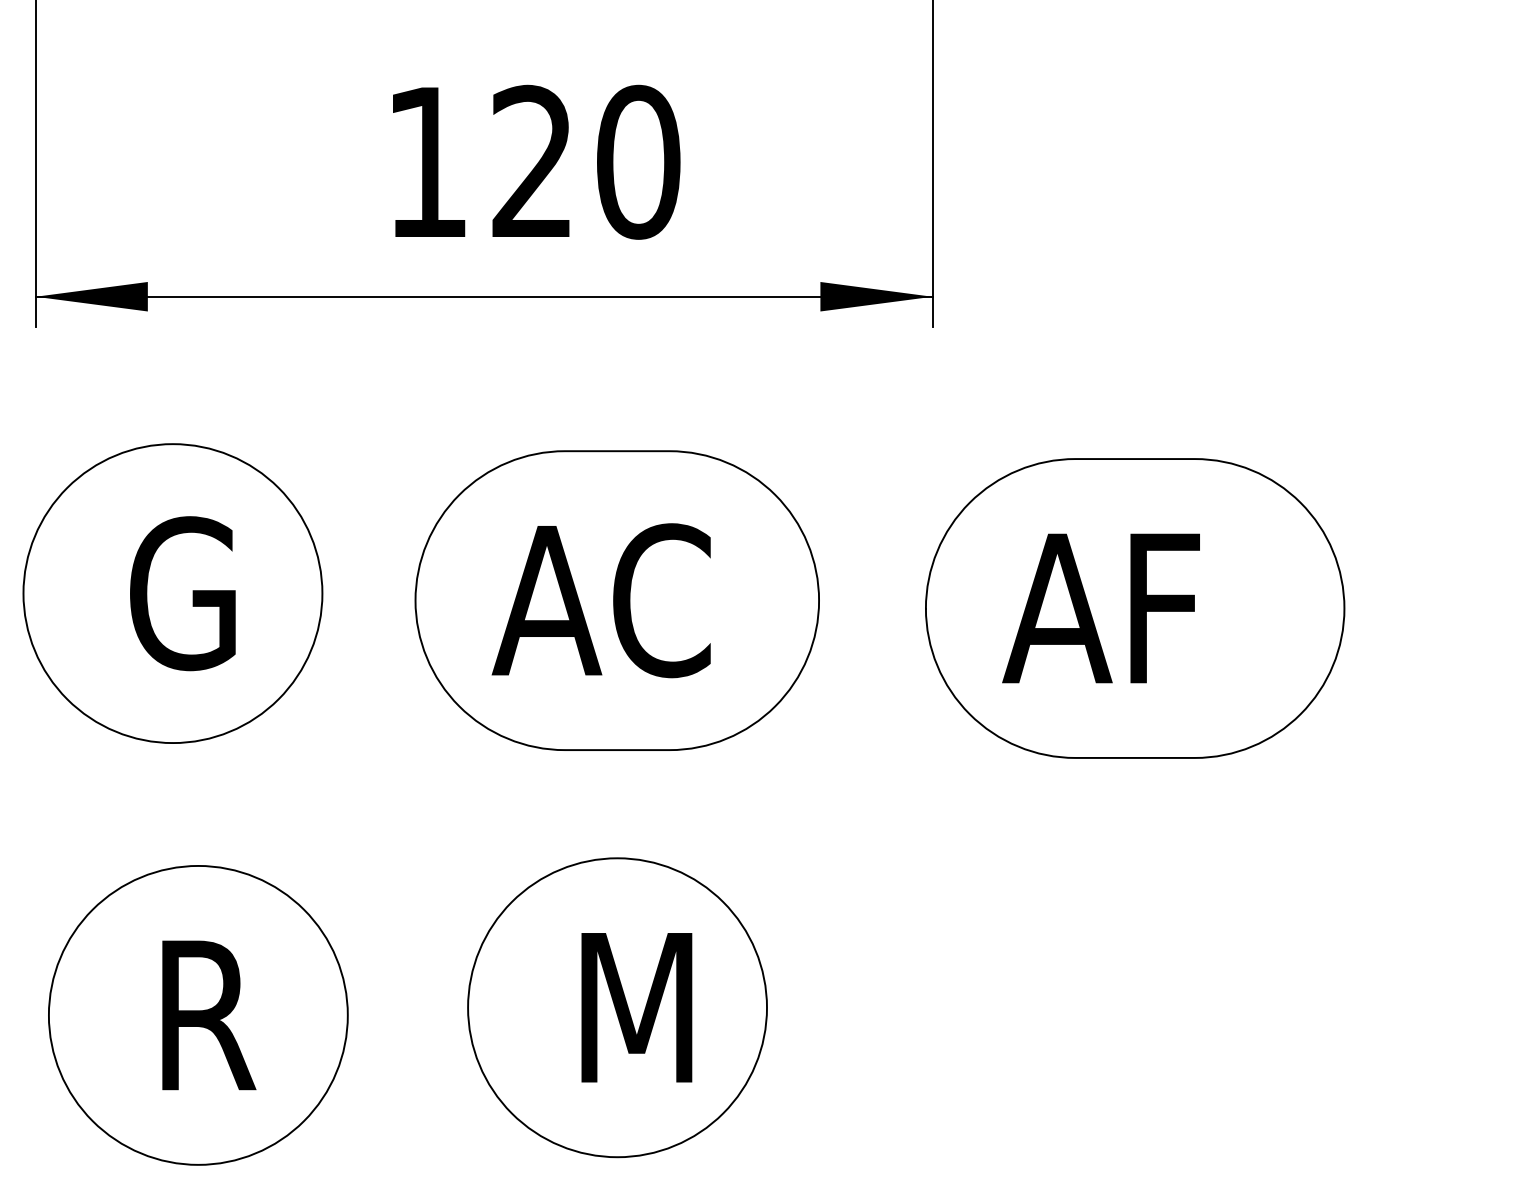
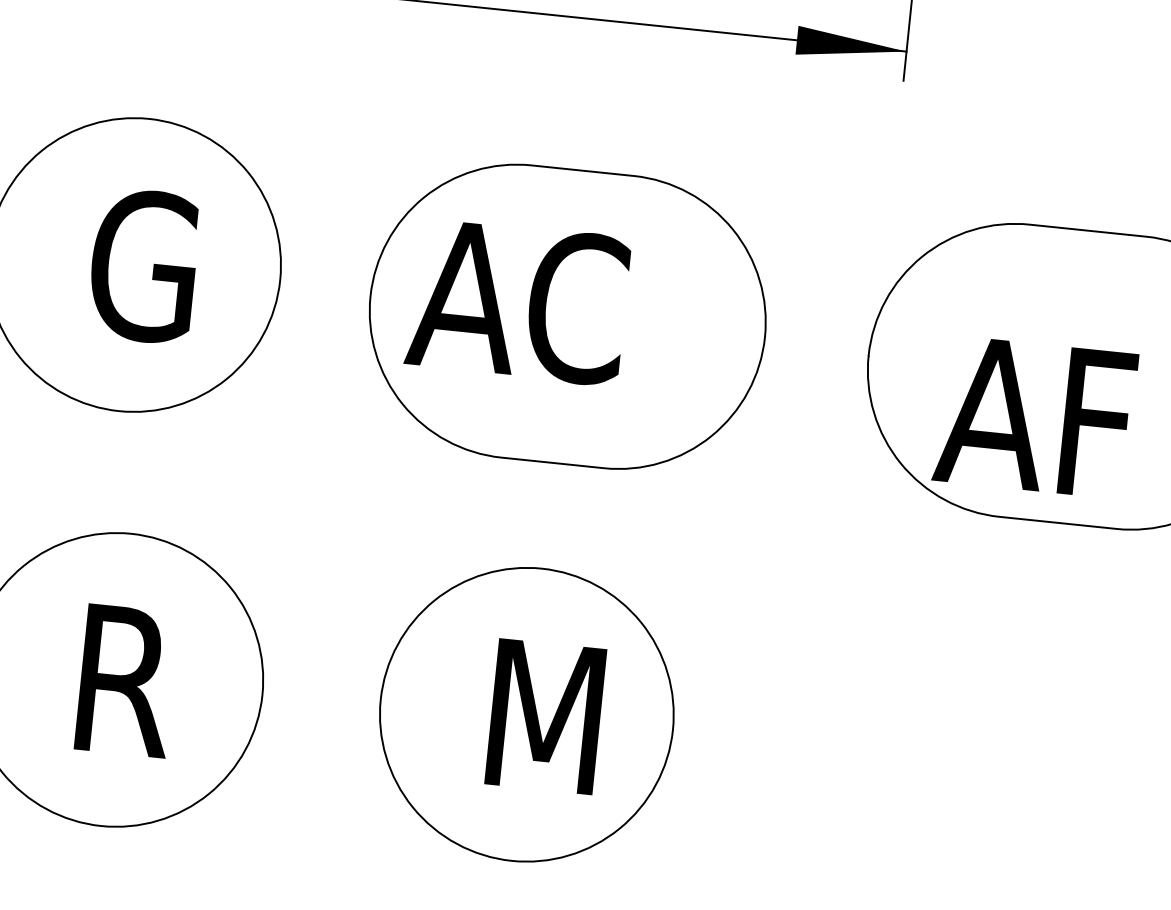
text: (600, 600) -> (517, 301), moved
text: (1100, 608) -> (1034, 417), moved

